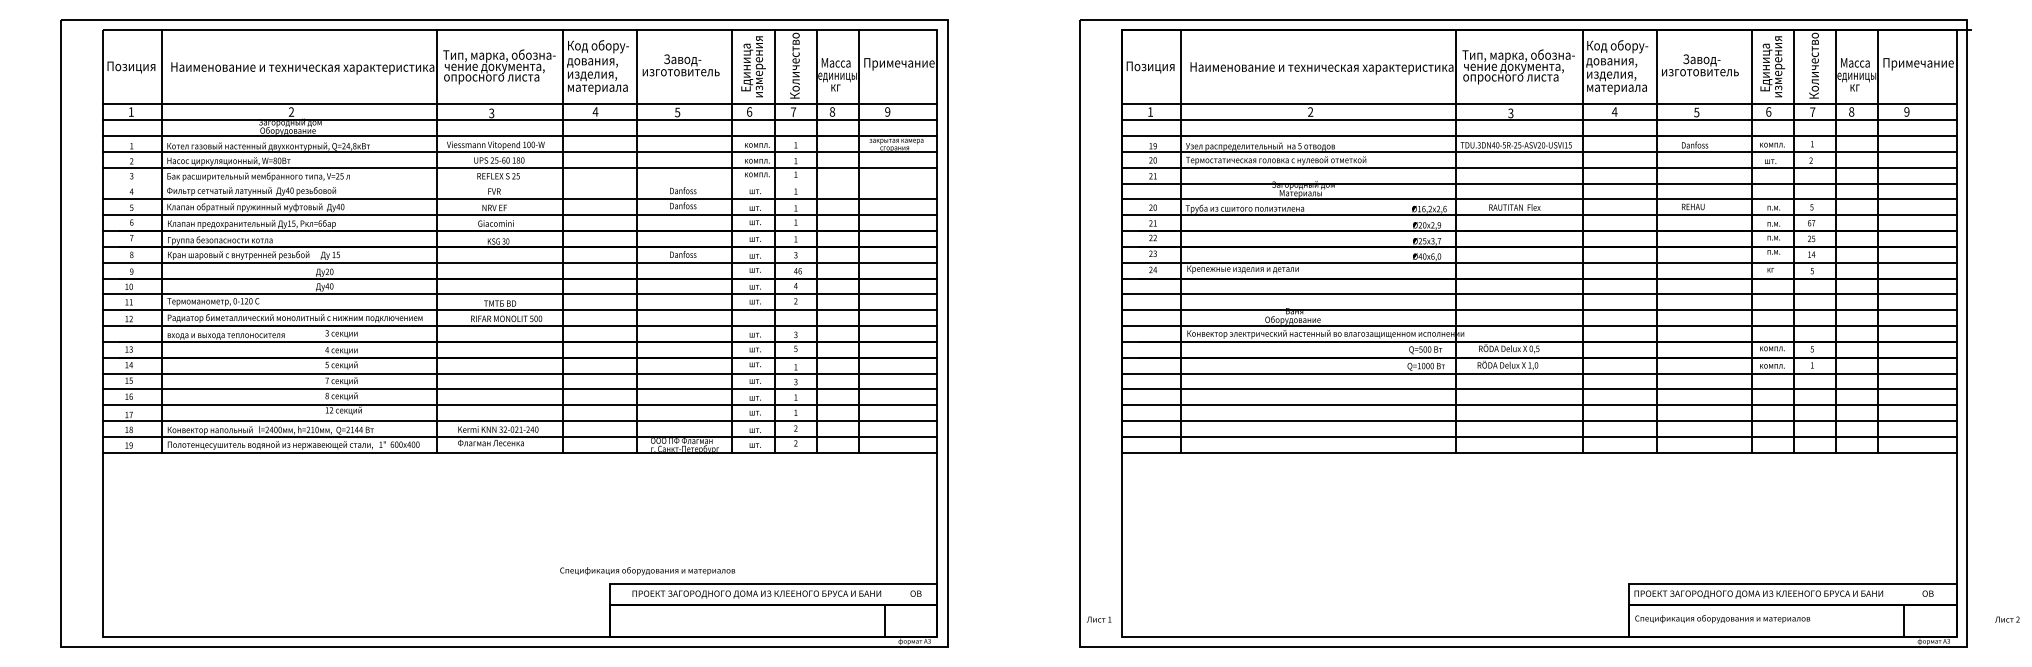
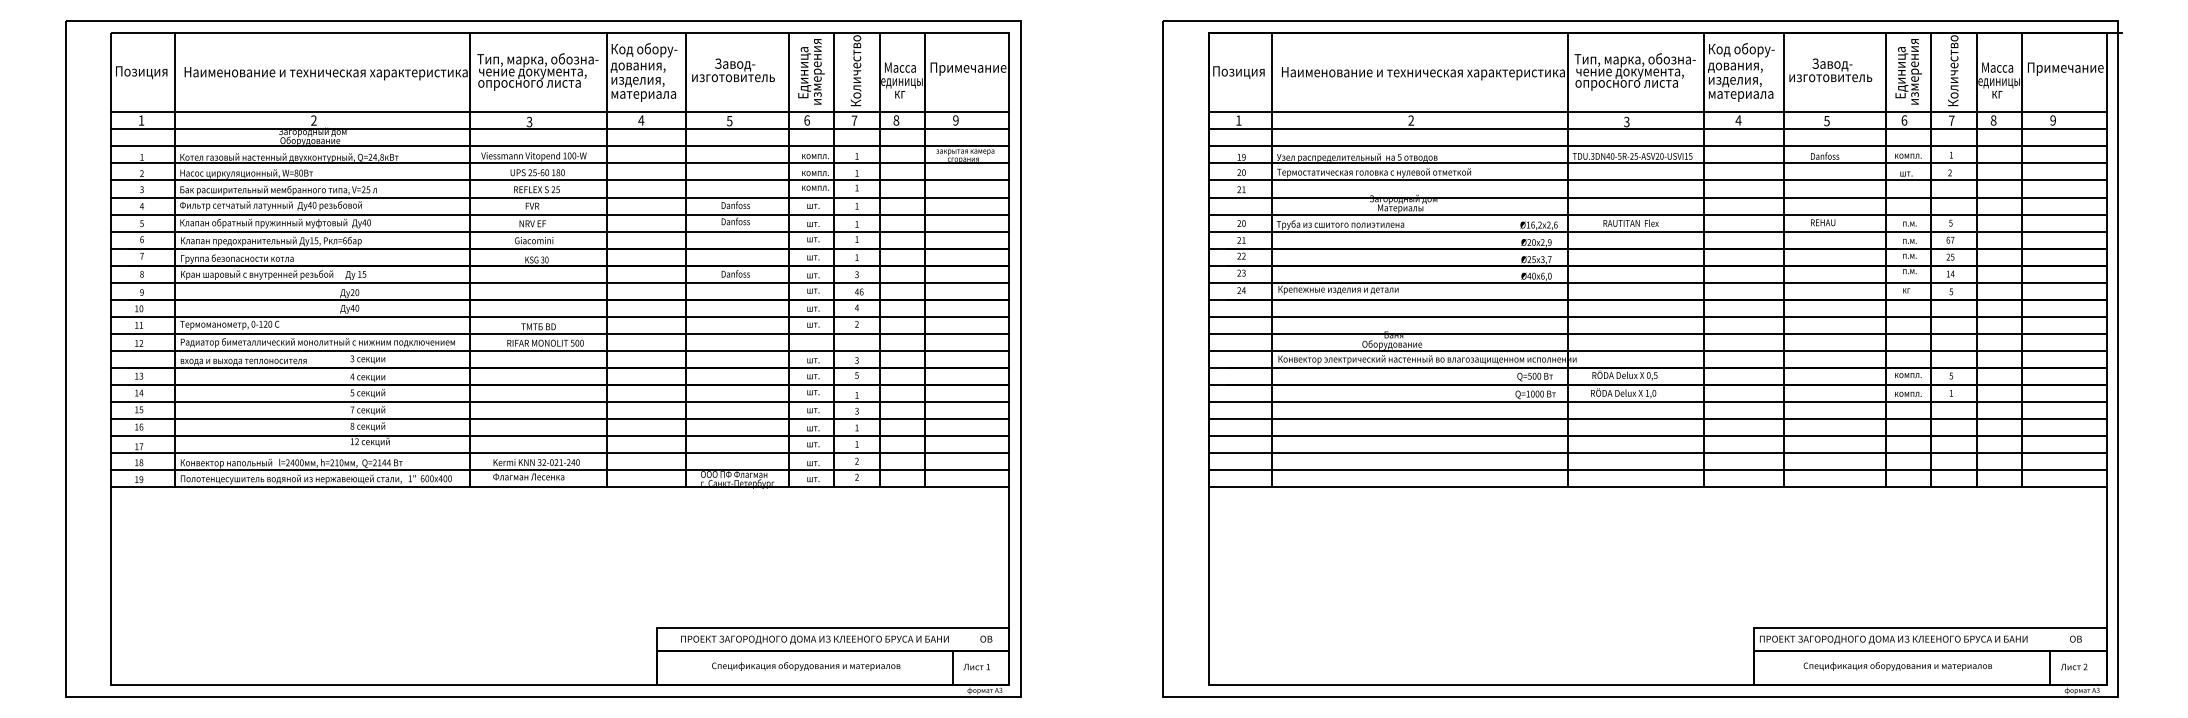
line: (520, 183) -> (560, 197), added
text: (647, 571) -> (806, 666), moved
text: (1098, 619) -> (976, 666), moved
text: (1722, 619) -> (1897, 666), moved
text: (2007, 619) -> (2074, 666), moved

